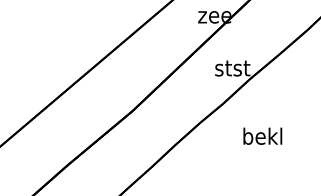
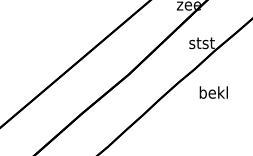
text: (262, 136) -> (213, 92), moved

